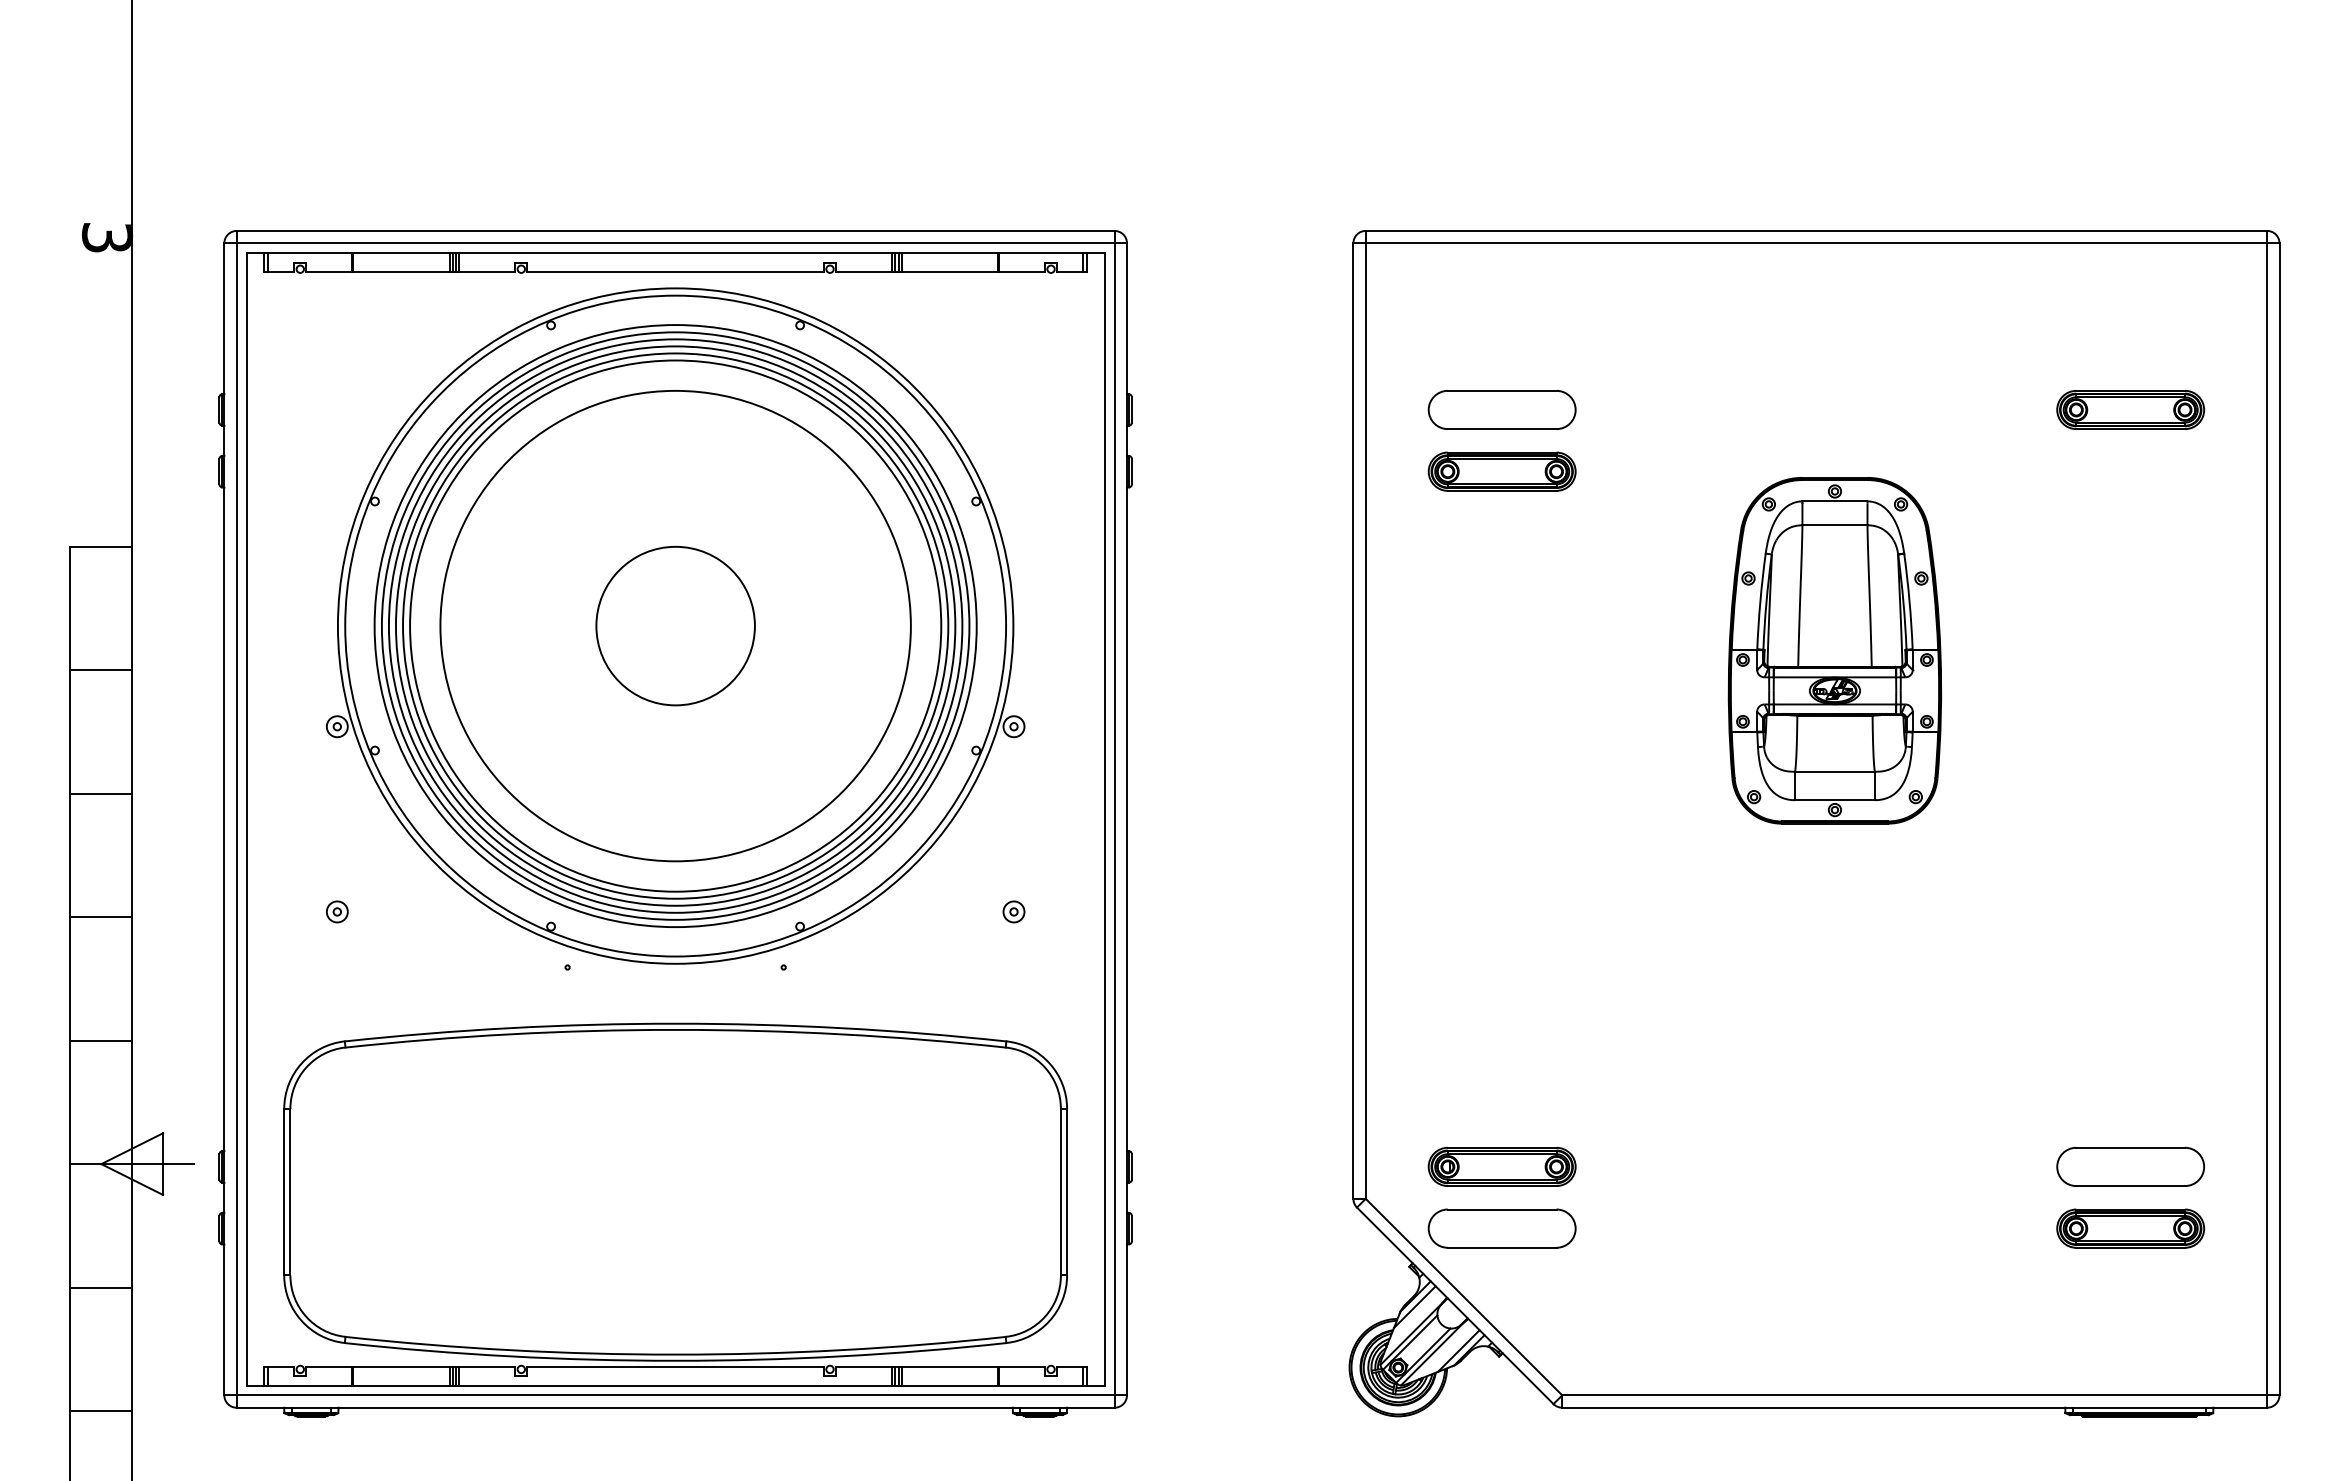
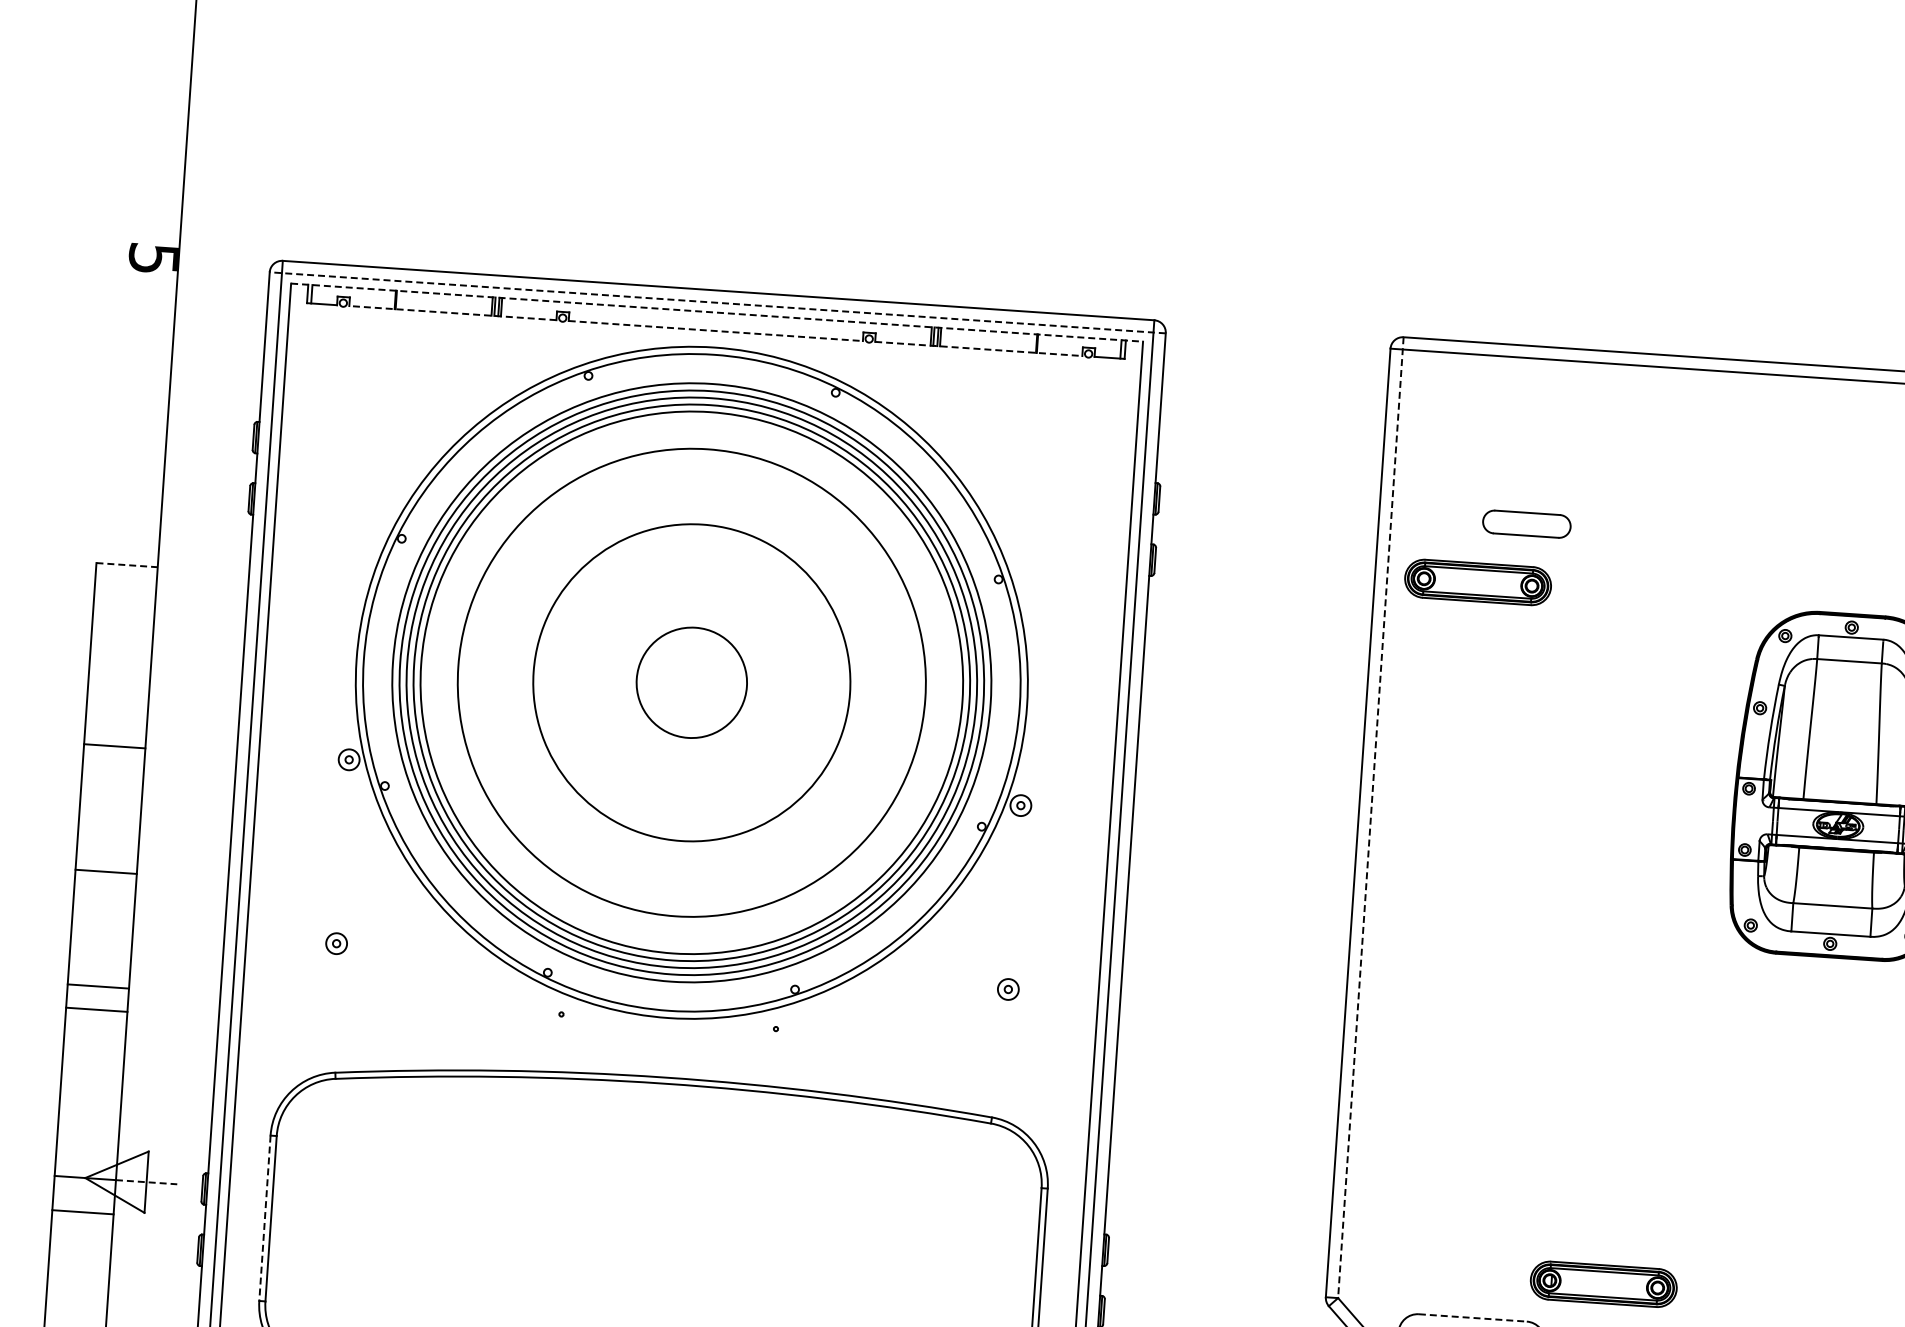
text: (107, 237) -> (154, 258), 3 -> 5
line: (675, 243) -> (717, 303), solid -> dashed
line: (676, 253) -> (717, 313), solid -> dashed
line: (410, 271) -> (452, 312), solid -> dashed
line: (676, 271) -> (716, 330), solid -> dashed
line: (941, 271) -> (979, 348), solid -> dashed
part: (1501, 409) -> (1526, 523), size x0.6
part: (1501, 471) -> (1477, 582), moved
line: (101, 546) -> (127, 564), solid -> dashed
circle: (675, 625) -> (691, 682), size x0.6
circle: (675, 625) -> (691, 682), size x0.7
line: (101, 670) -> (114, 746), moved
line: (1365, 714) -> (1370, 817), solid -> dashed
line: (101, 793) -> (106, 871), moved
line: (101, 917) -> (98, 986), moved
line: (101, 1040) -> (96, 1009), moved
line: (163, 1164) -> (146, 1182), solid -> dashed
part: (1501, 1166) -> (1603, 1283), moved
line: (284, 1192) -> (265, 1218), solid -> dashed
line: (1502, 1209) -> (1473, 1317), solid -> dashed
line: (101, 1287) -> (83, 1212), moved

